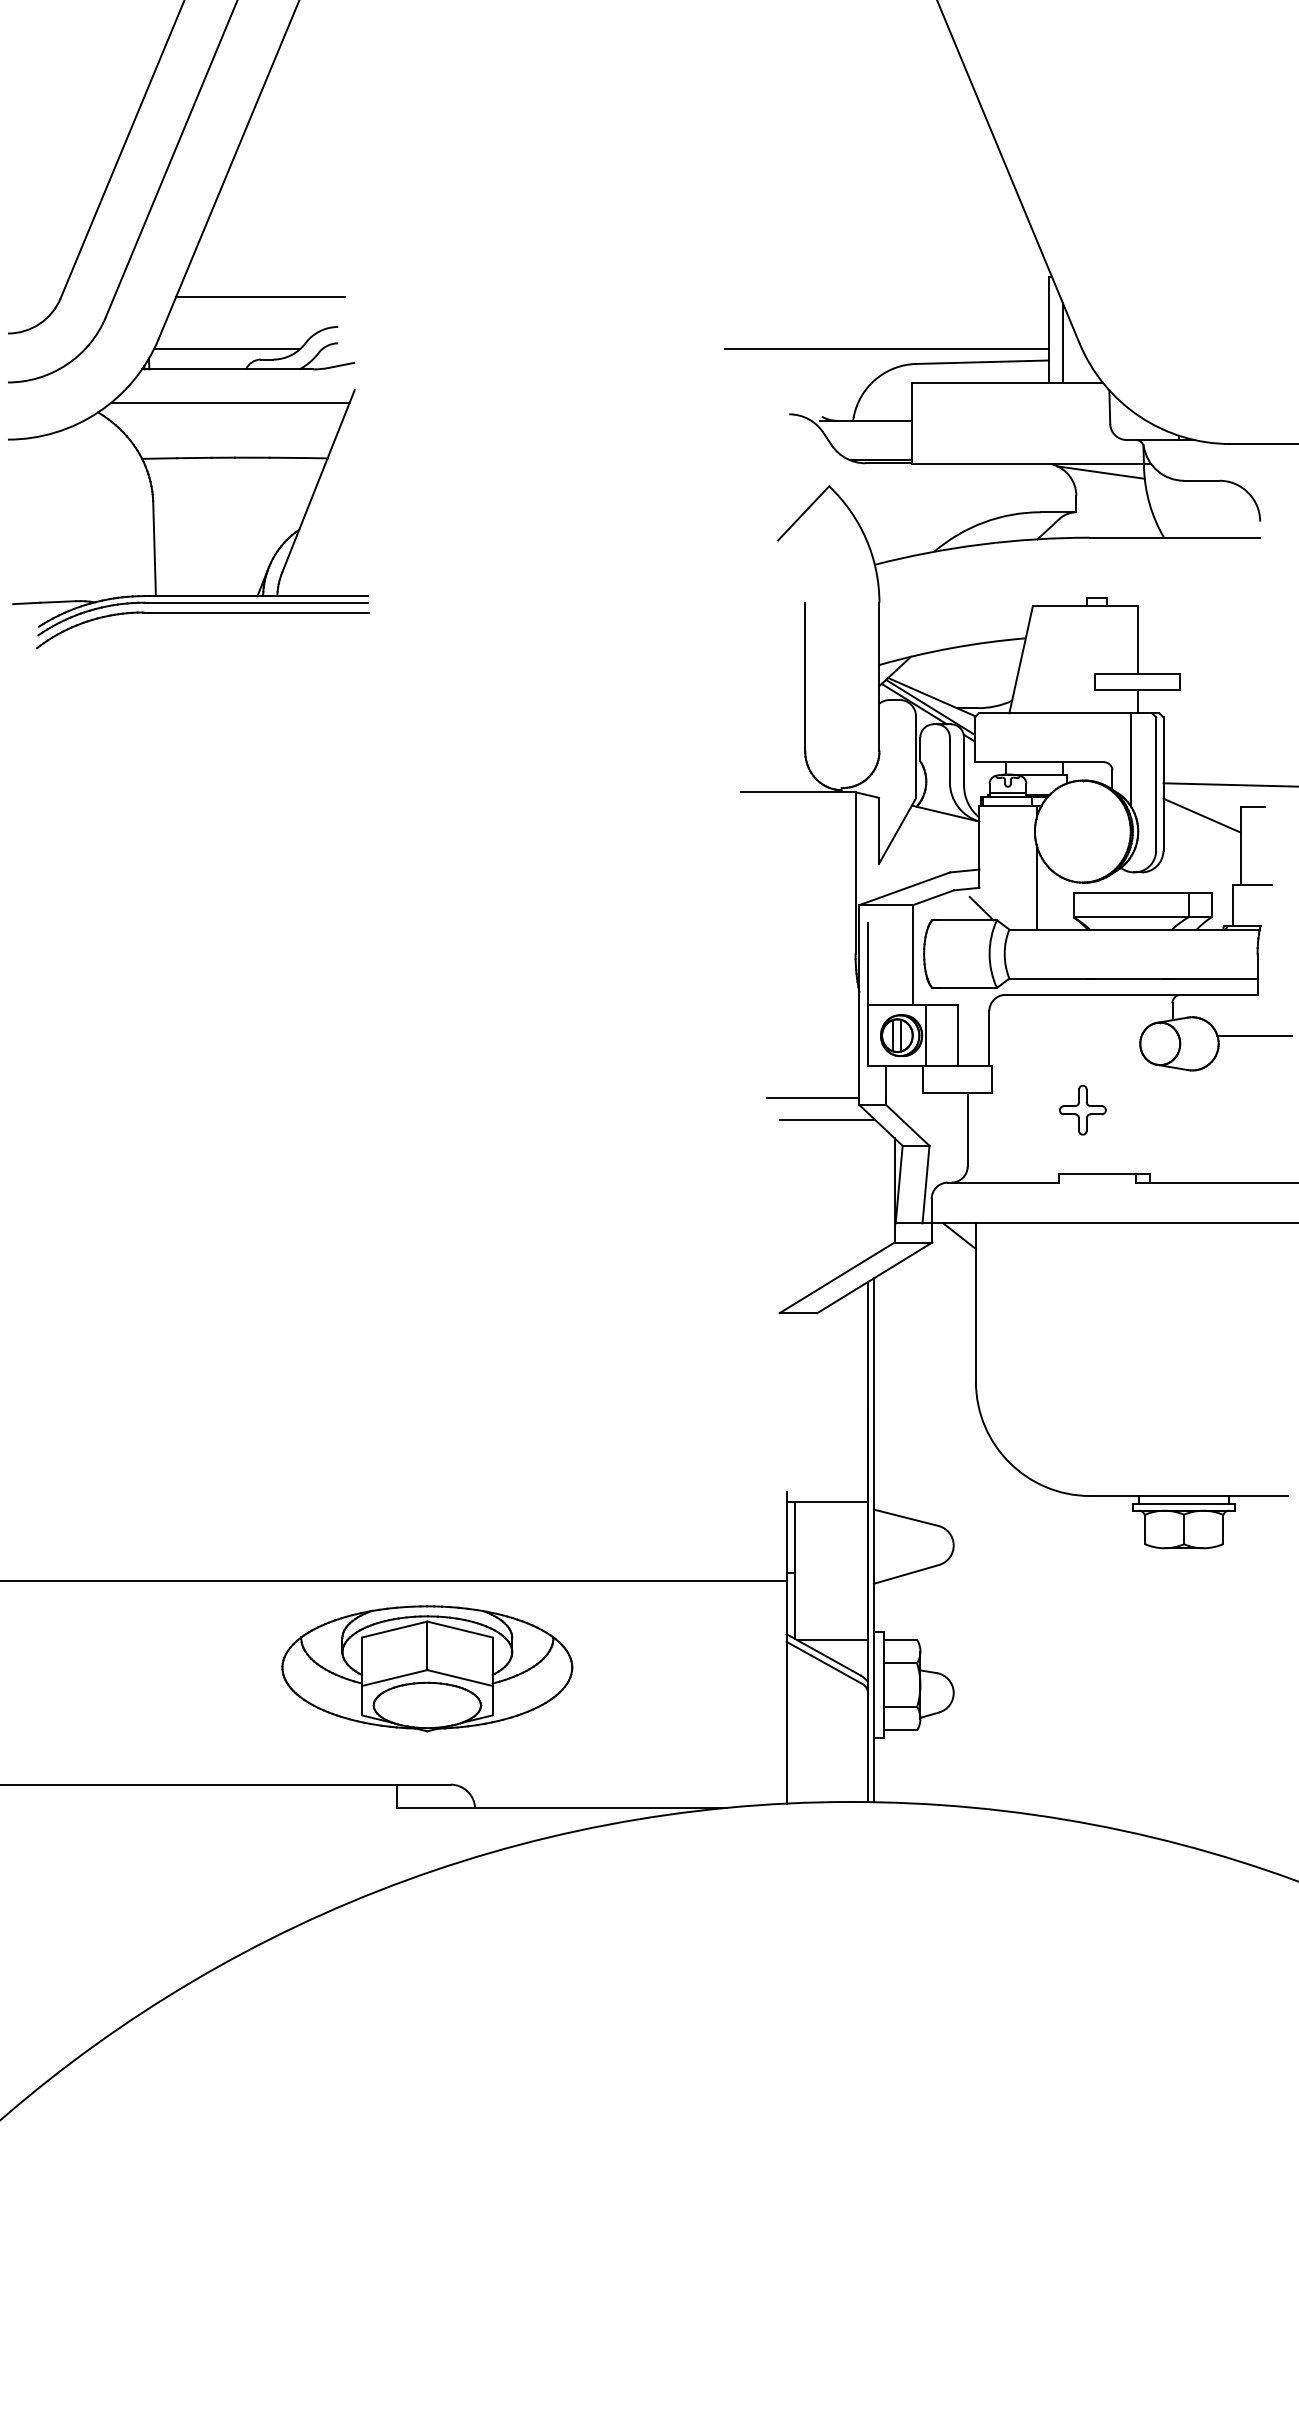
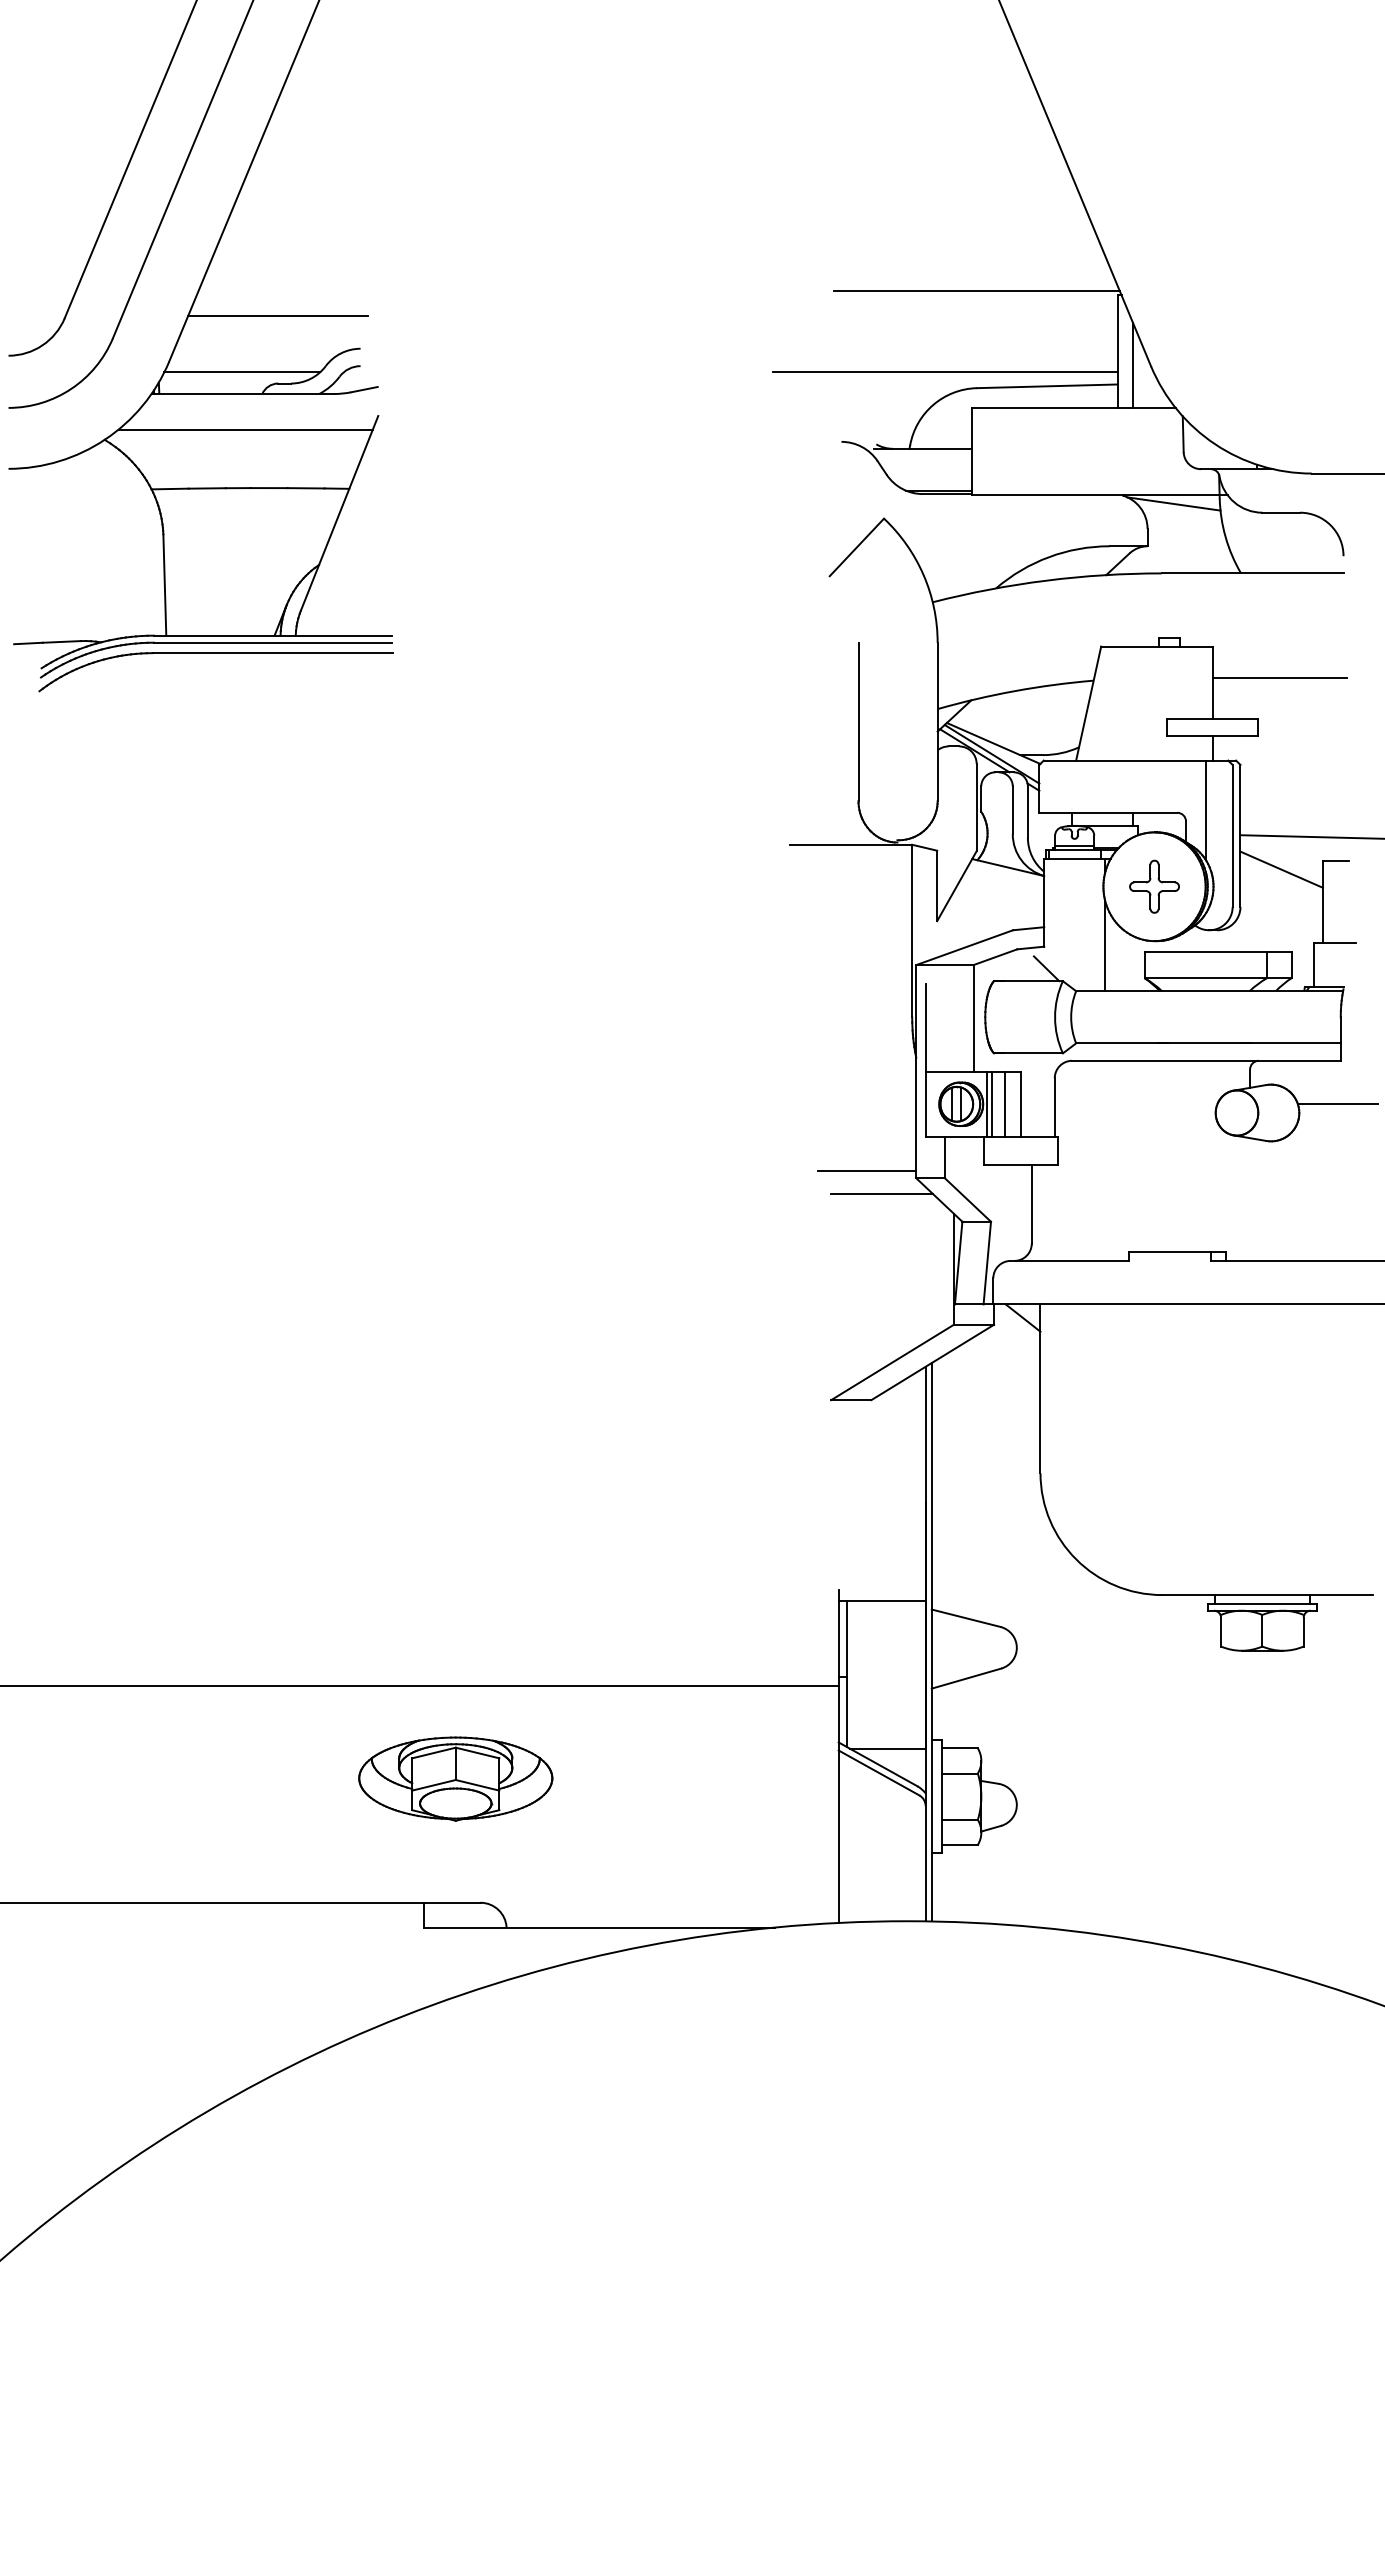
line: (915, 272) -> (976, 290), added
line: (1200, 635) -> (1279, 677), added
line: (929, 1034) -> (991, 1103), added
line: (943, 1034) -> (1005, 1103), added
part: (1082, 1109) -> (1154, 886), moved
part: (427, 1668) -> (455, 1778), size x0.62

